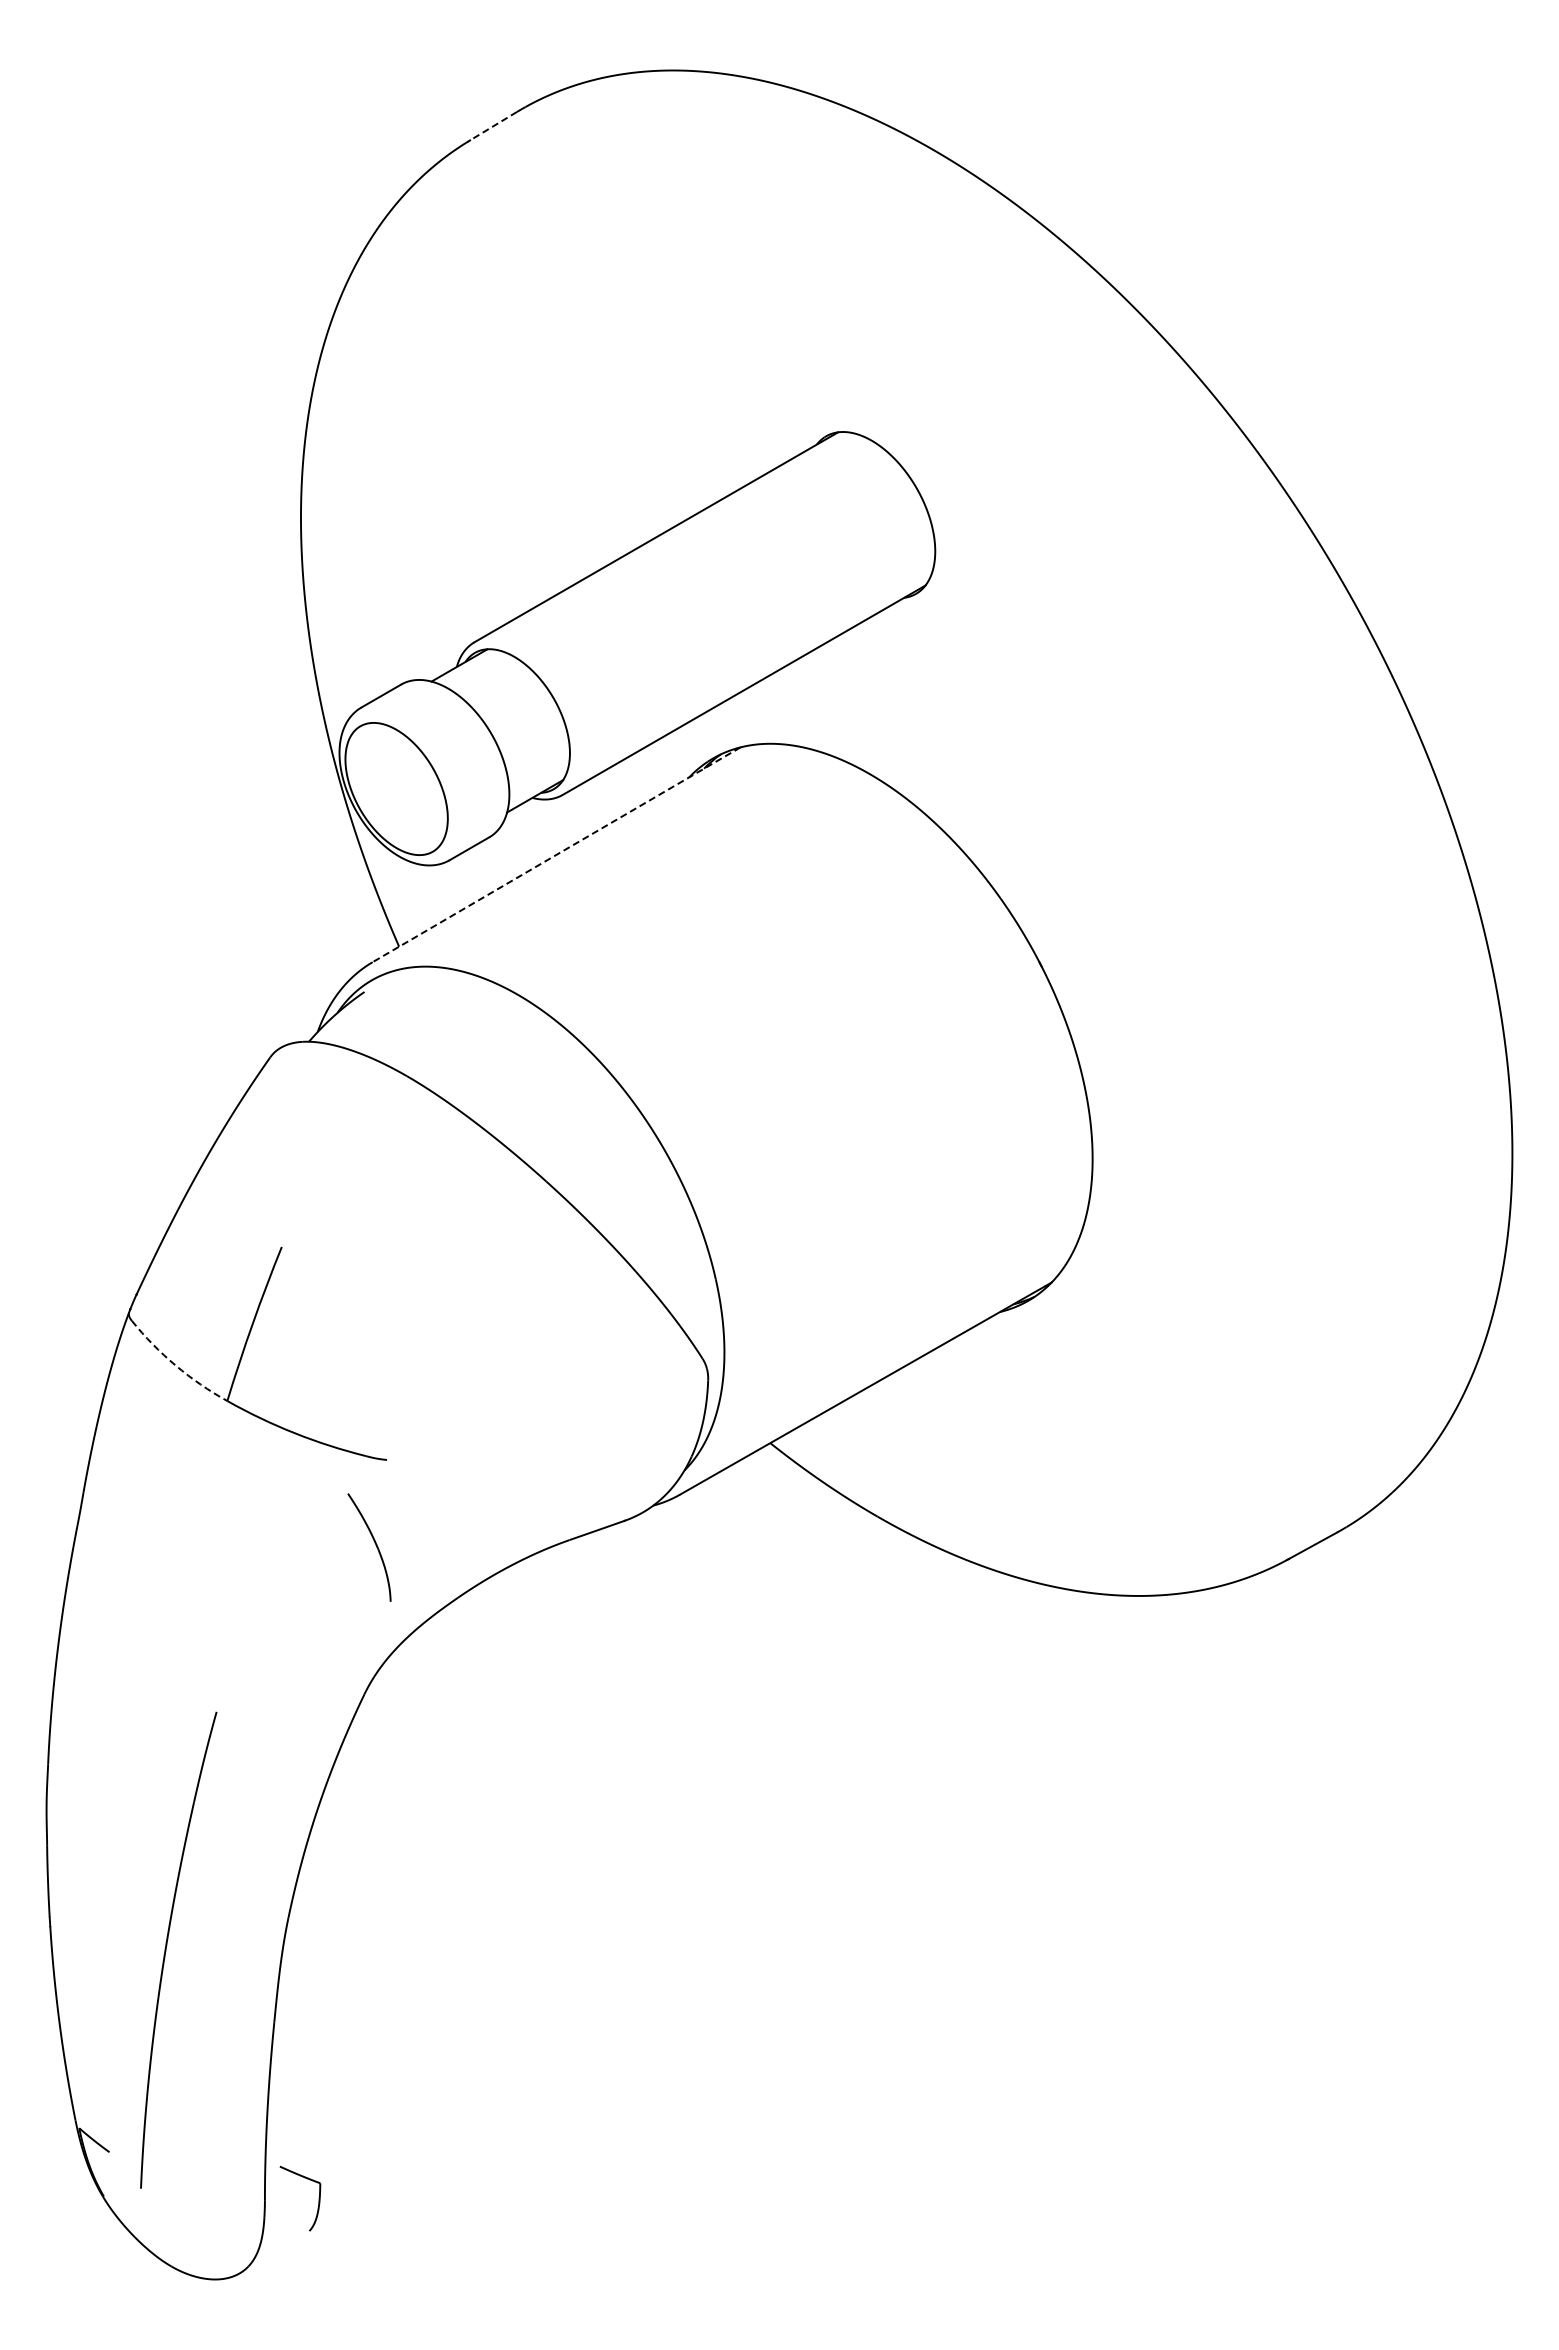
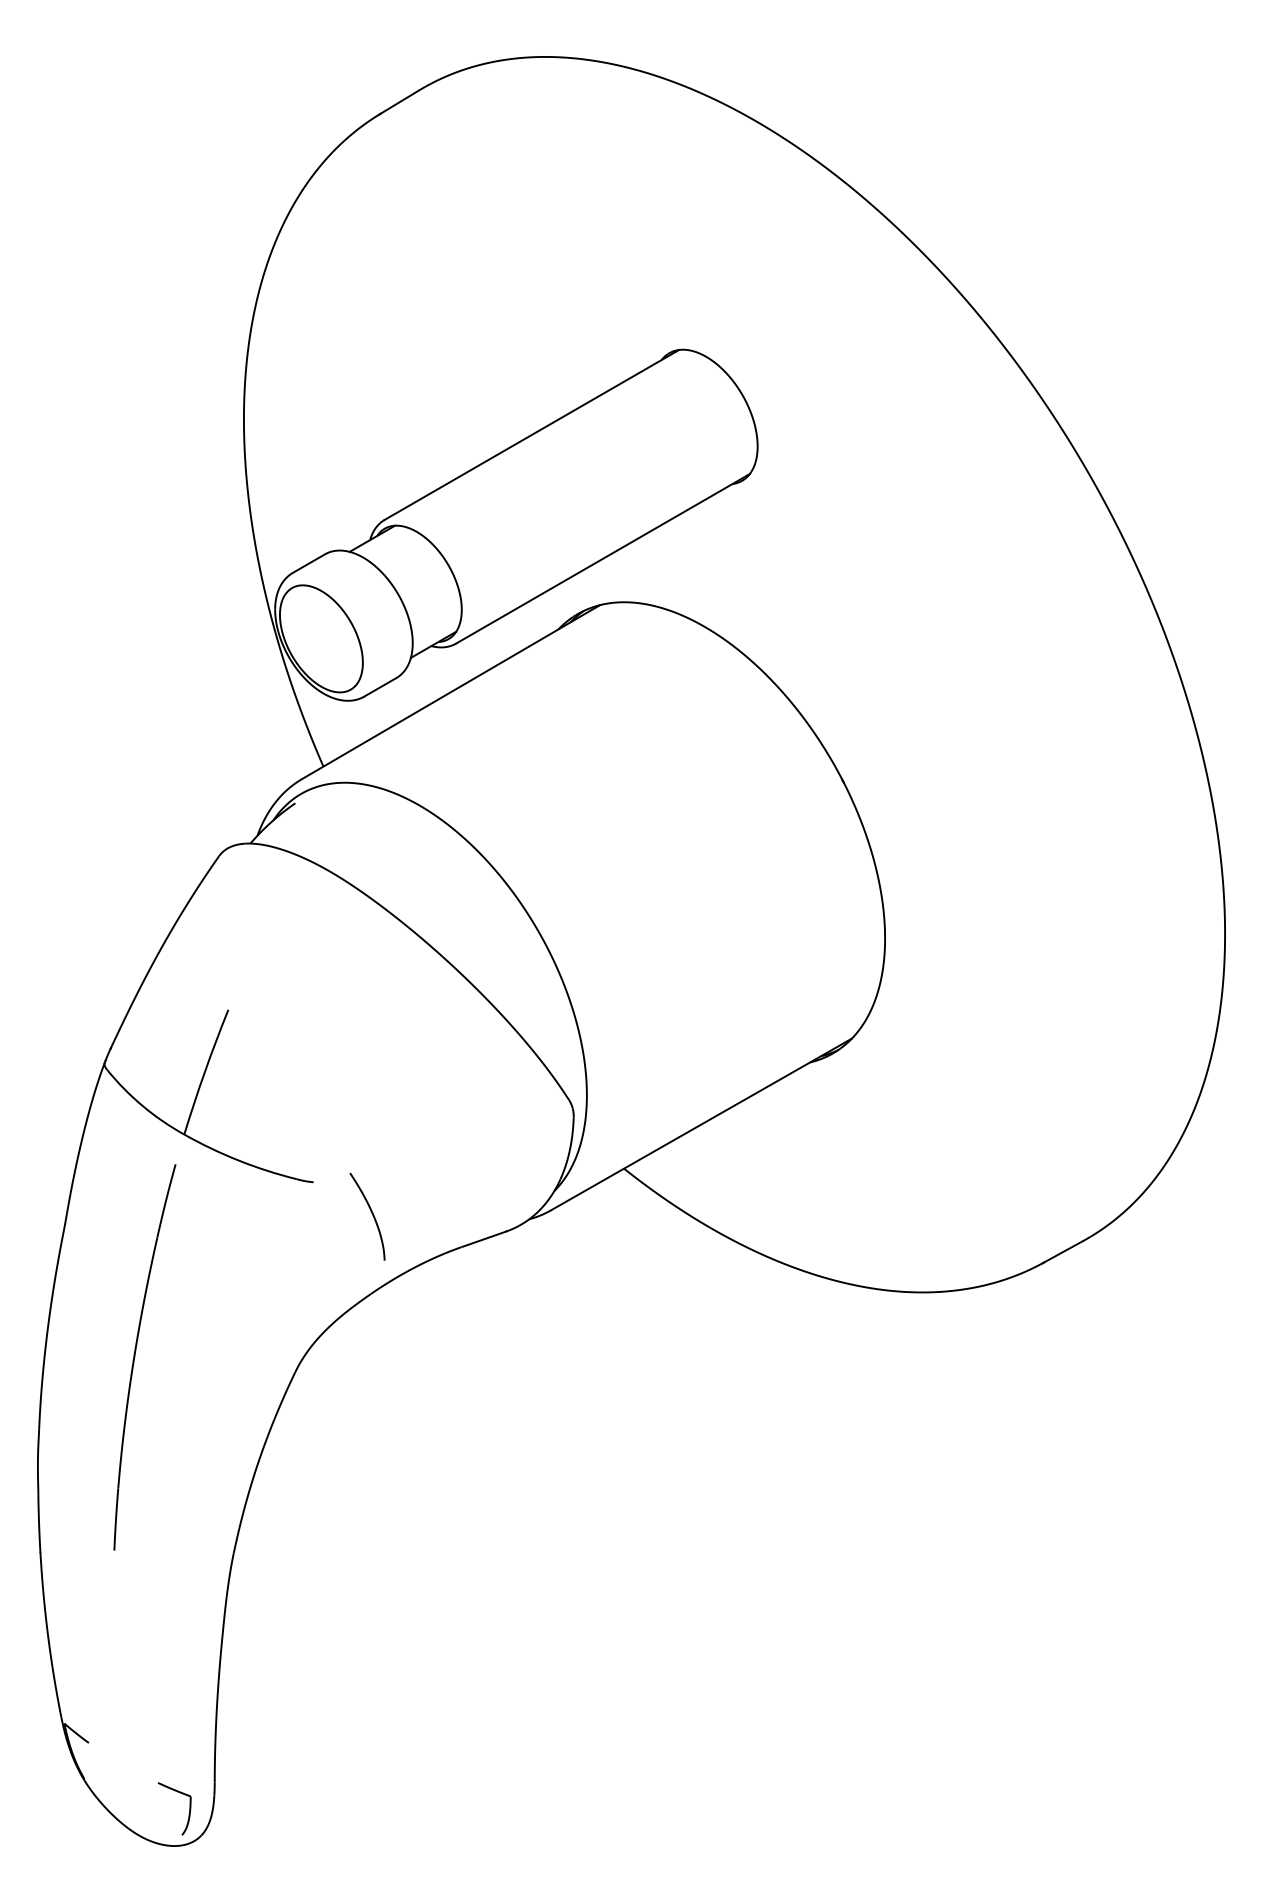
line: (493, 126) -> (399, 102), dashed -> solid
line: (556, 855) -> (450, 692), dashed -> solid
arc: (175, 1365) -> (142, 1105), dashed -> solid
part: (375, 1545) -> (372, 1215), moved
part: (167, 1945) -> (135, 1353), moved
part: (318, 2198) -> (189, 1808), moved

